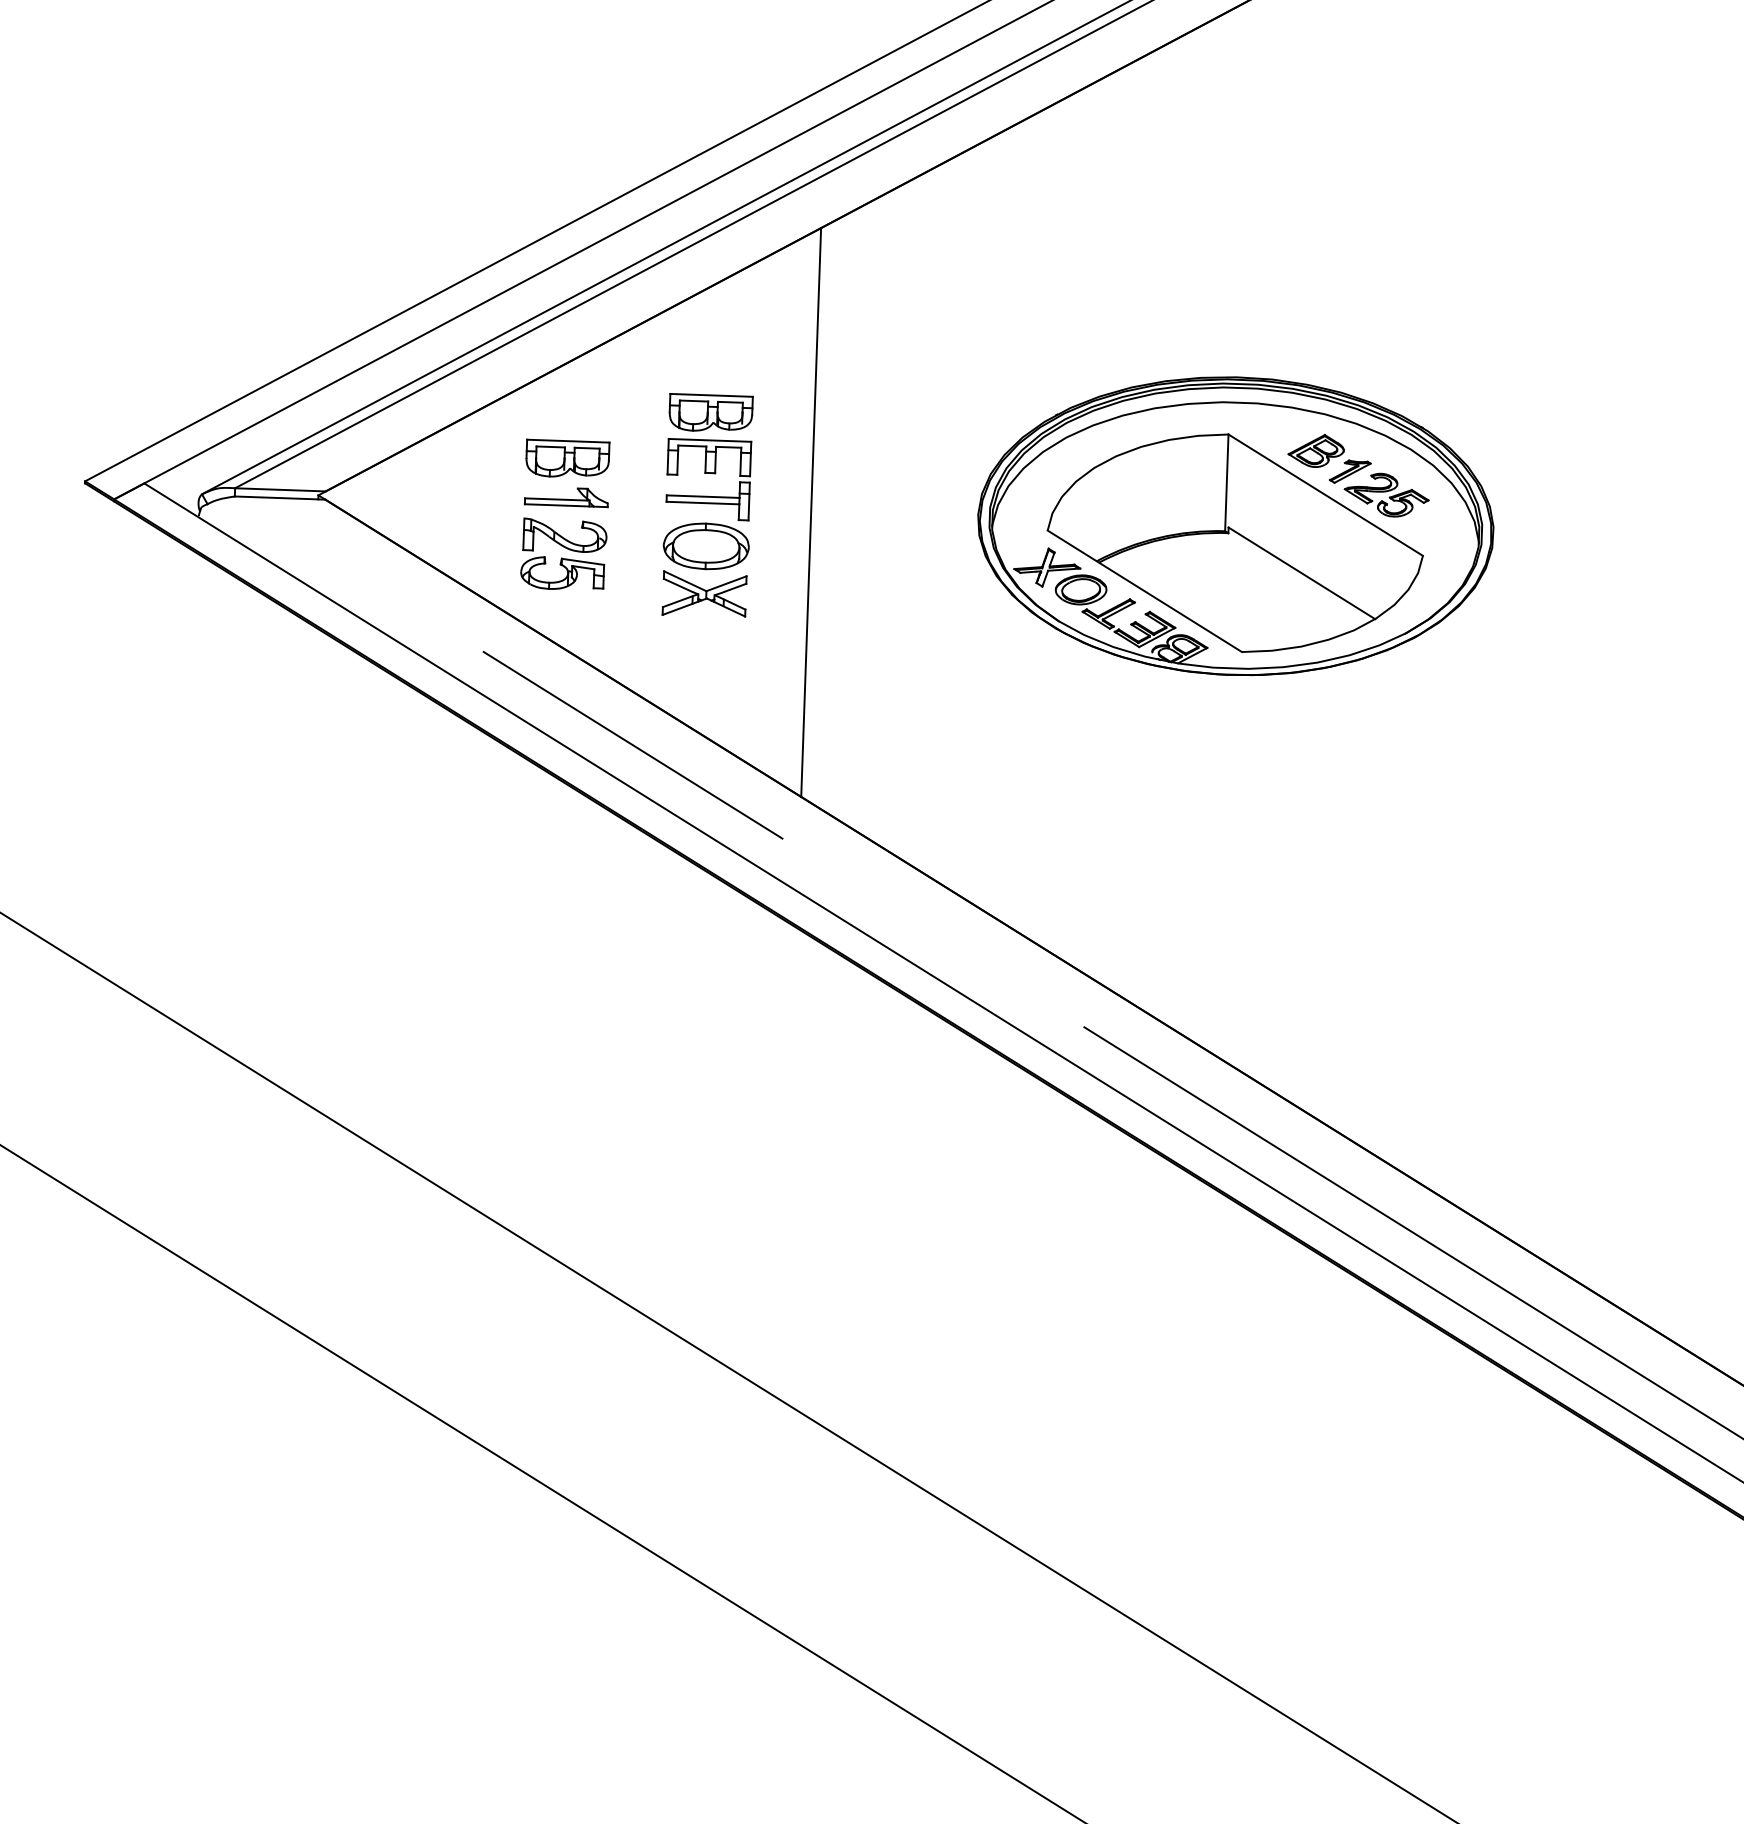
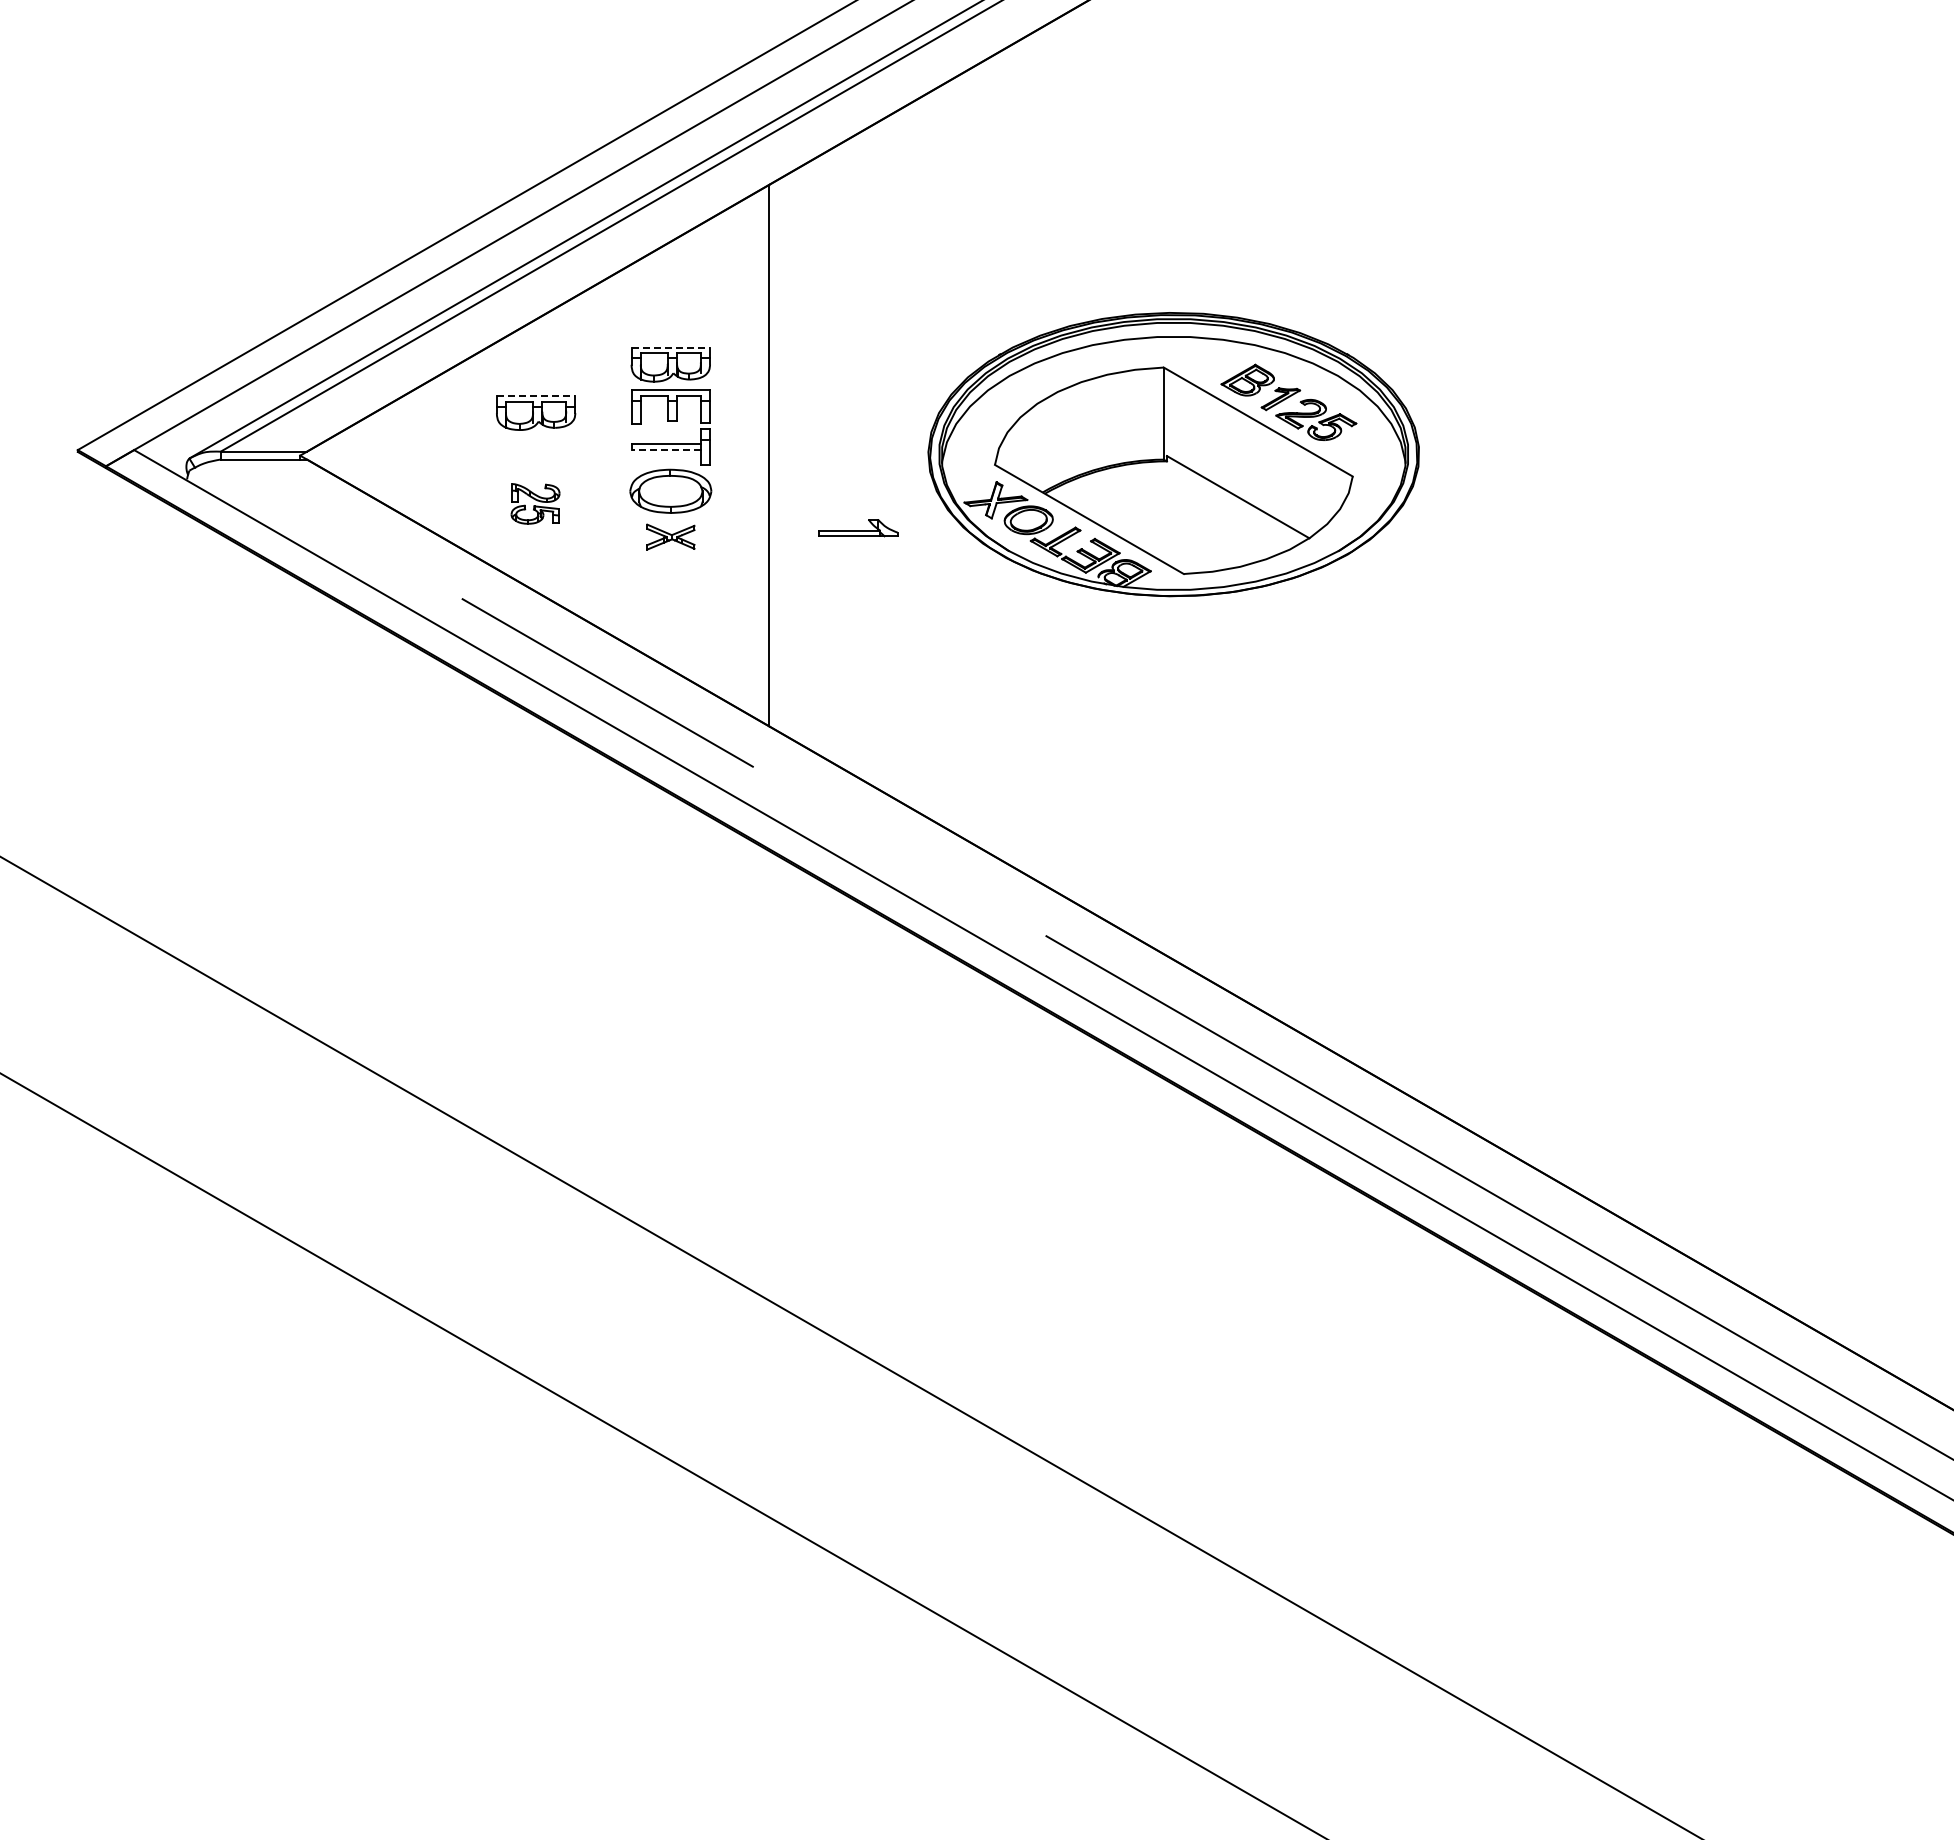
line: (712, 395) -> (671, 347), solid -> dashed
line: (568, 440) -> (536, 395), solid -> dashed
part: (566, 497) -> (858, 528), moved
line: (703, 503) -> (666, 450), solid -> dashed
part: (563, 554) -> (535, 503), size x0.6
part: (704, 593) -> (670, 536), size x0.6

